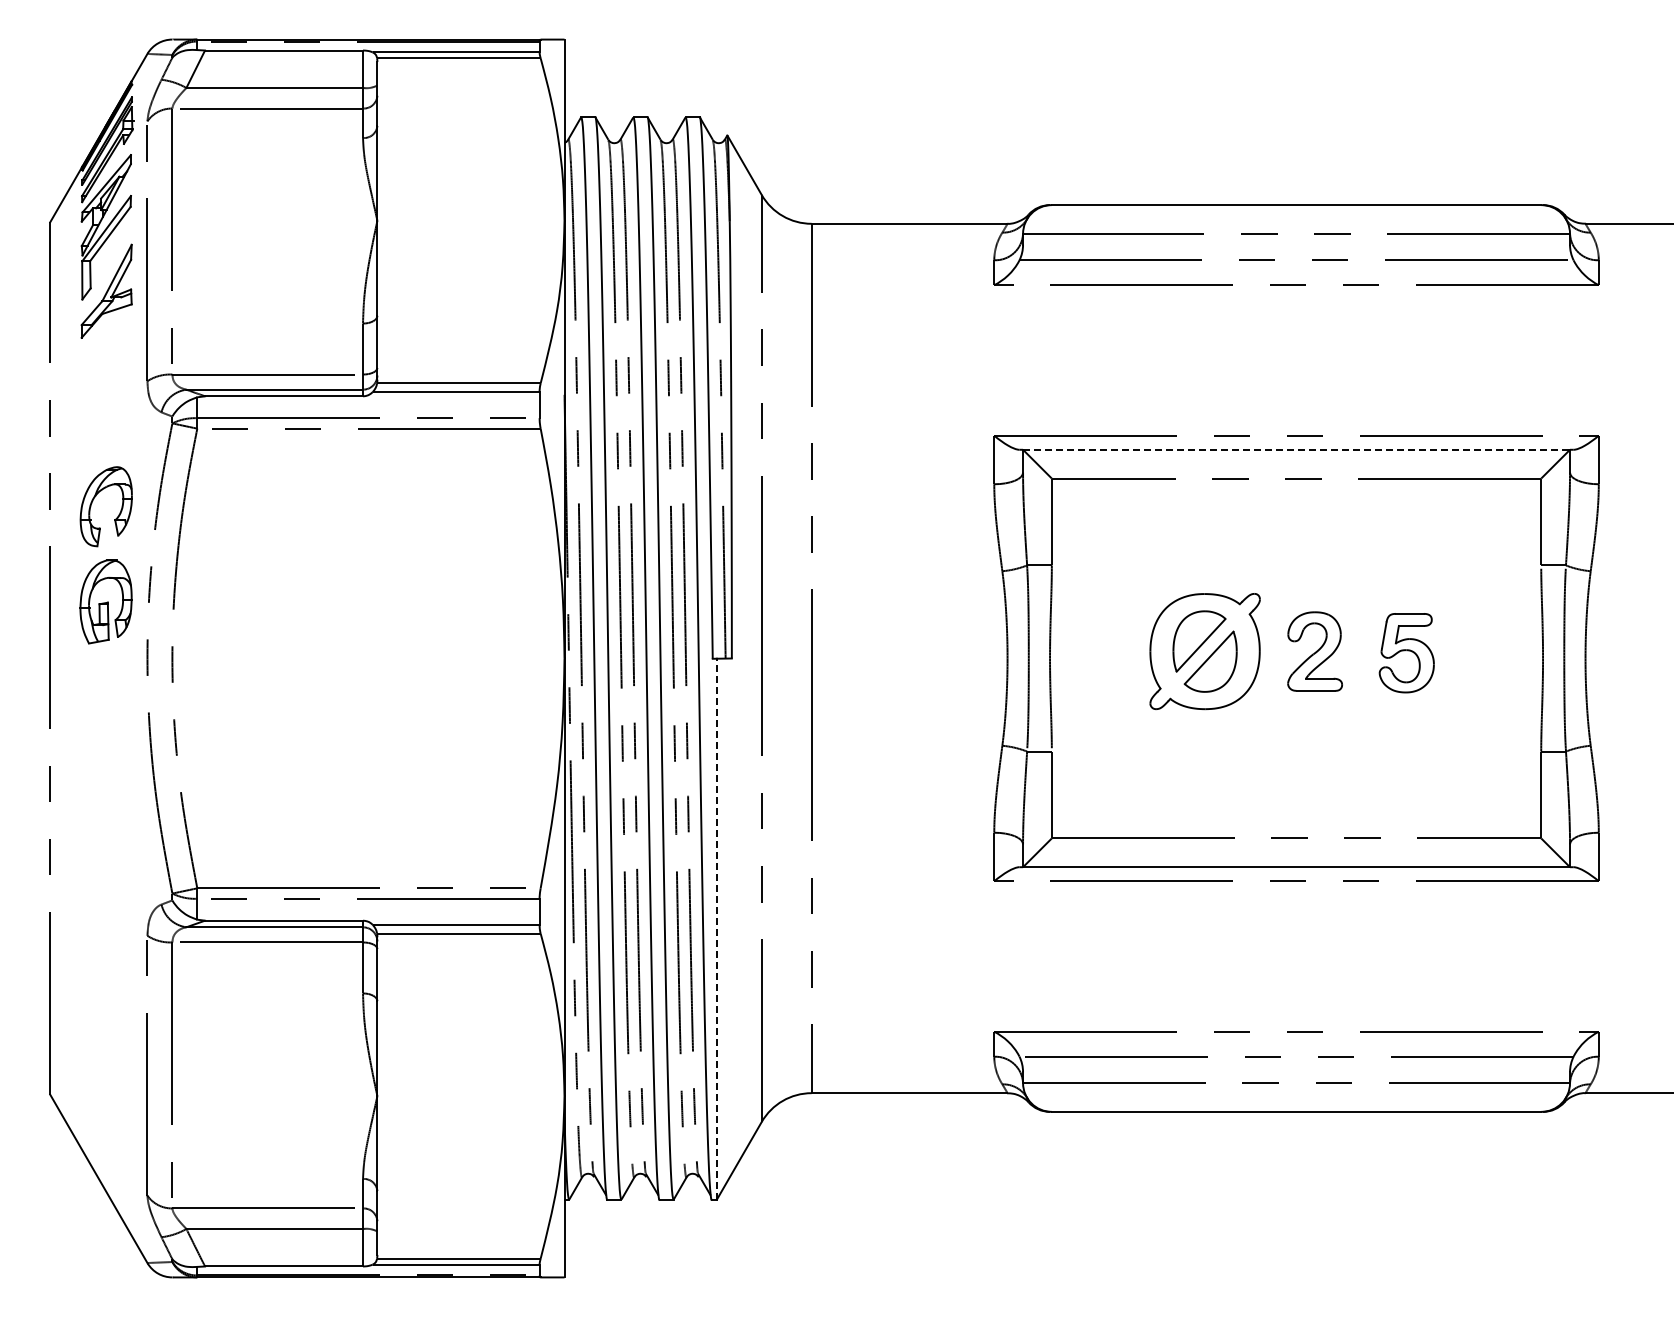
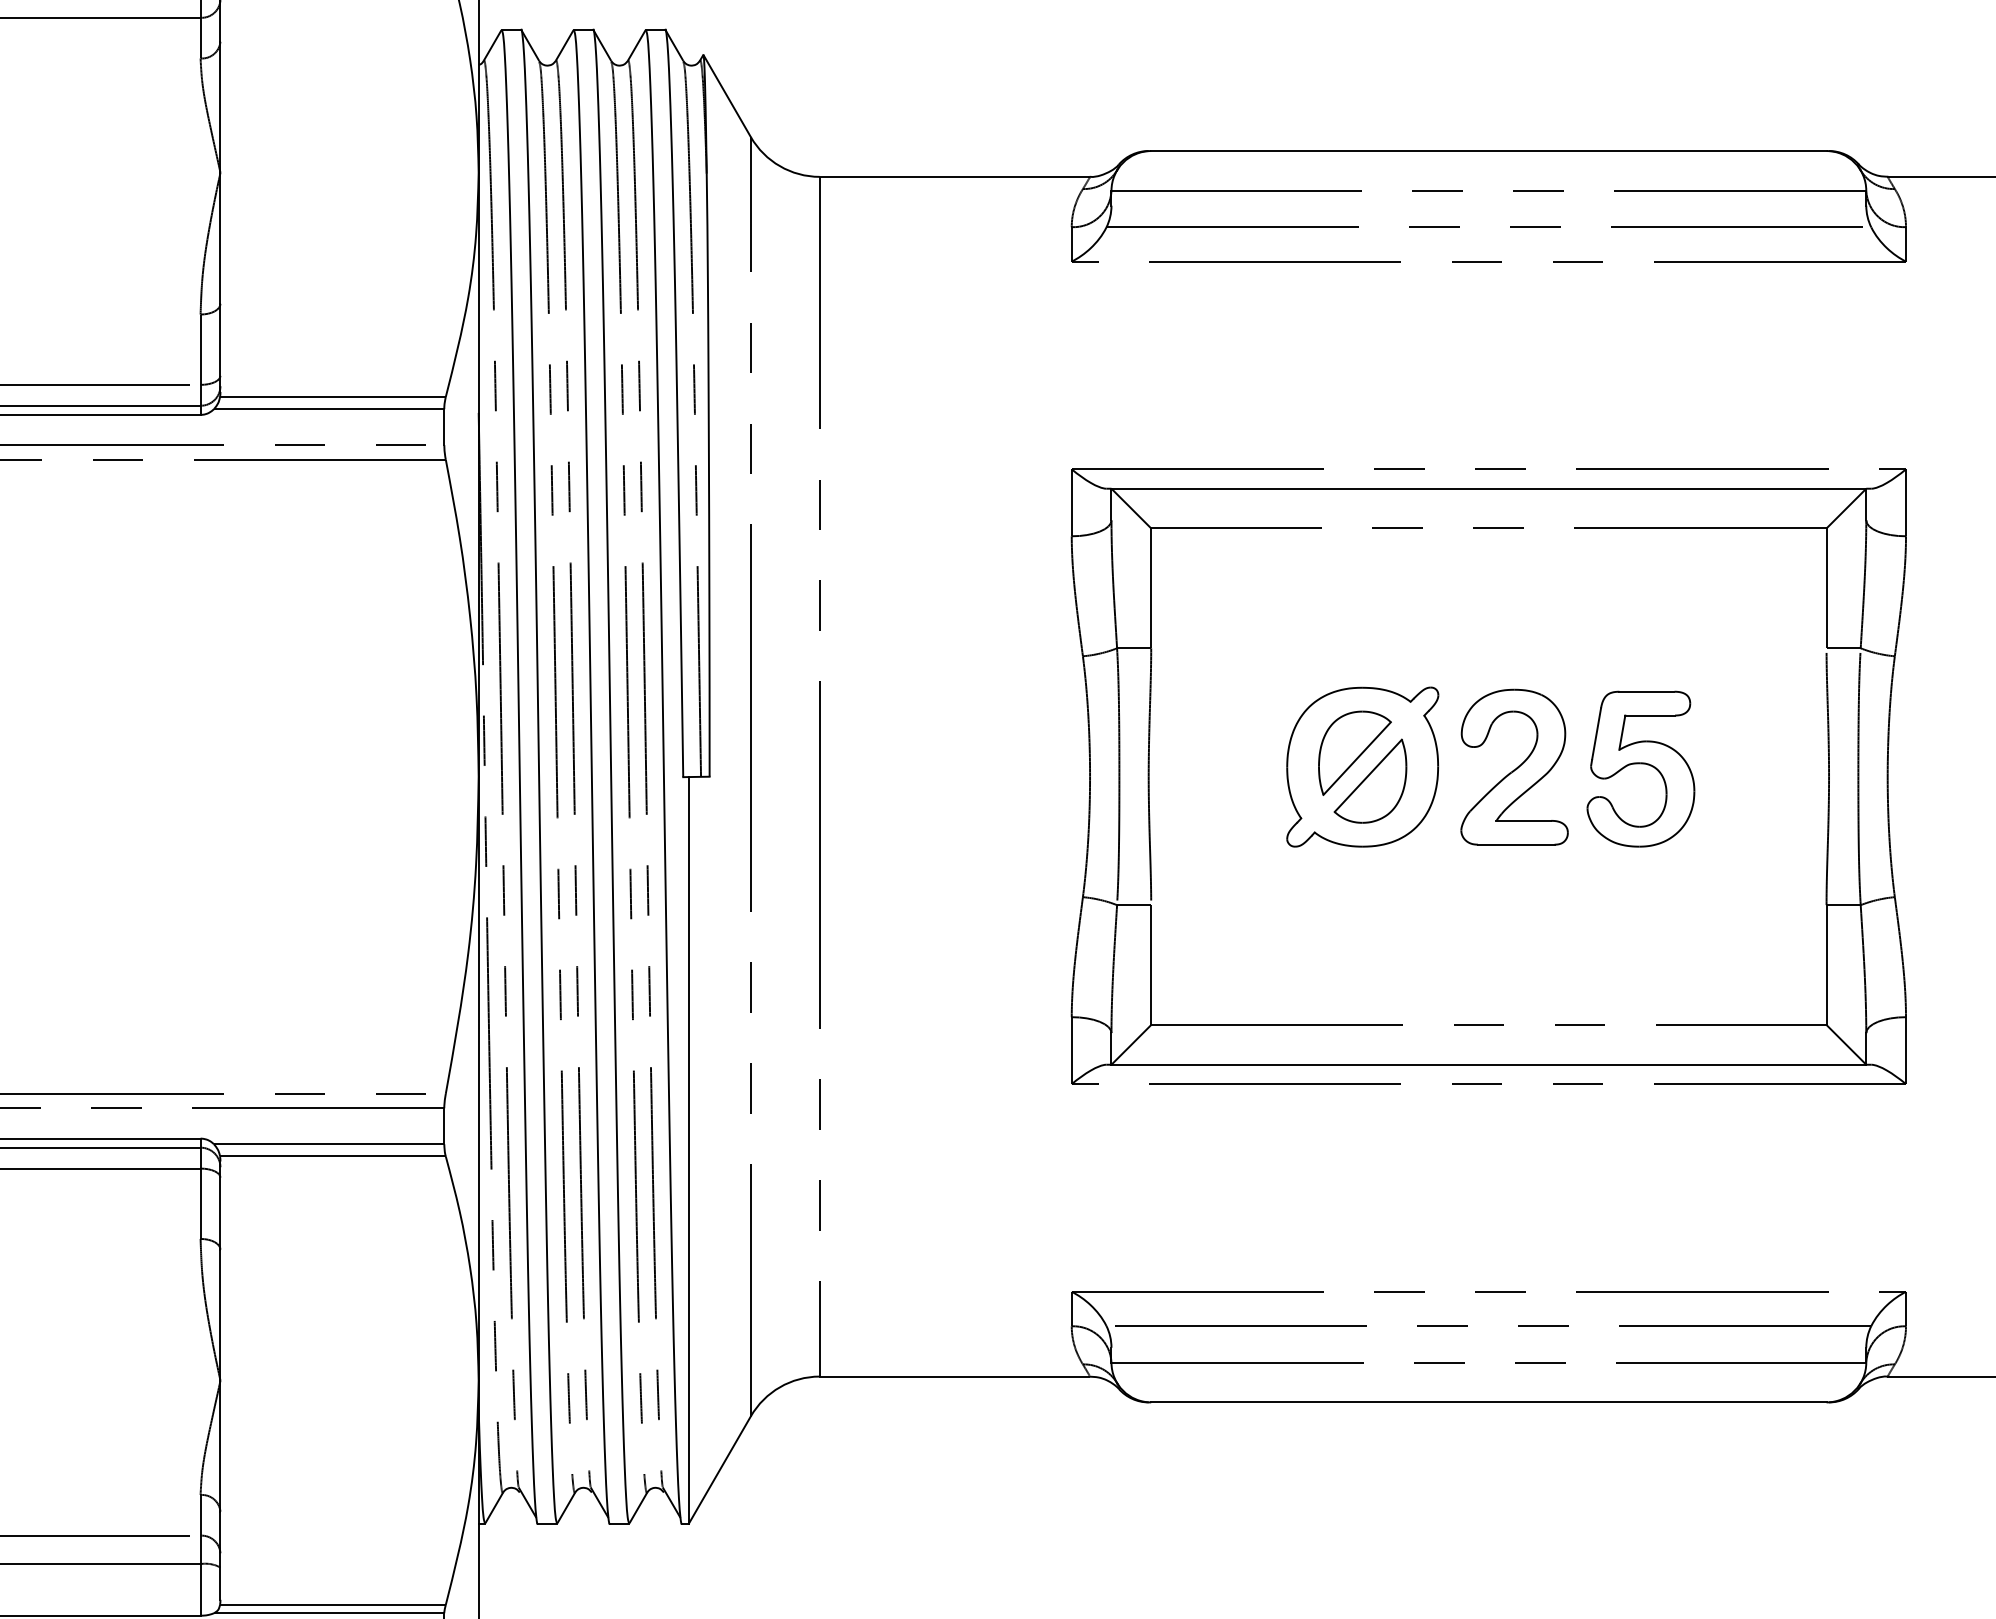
line: (1297, 449) -> (1490, 488), dashed -> solid
part: (1314, 651) -> (1513, 767), size x1.43
part: (1406, 653) -> (1640, 769), size x1.43
line: (716, 928) -> (688, 1149), dashed -> solid

